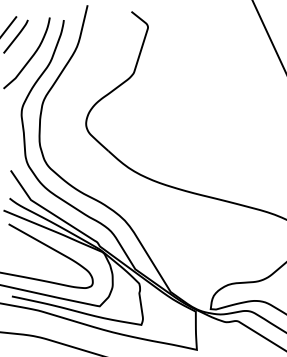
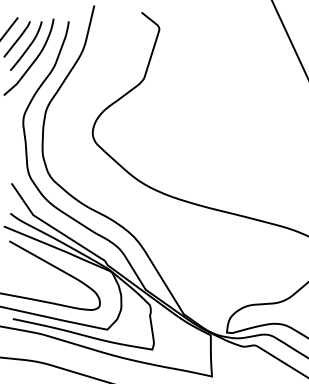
curve: (26, 42) -> (28, 45), added

